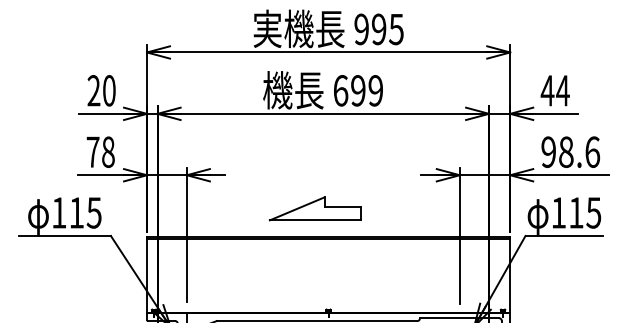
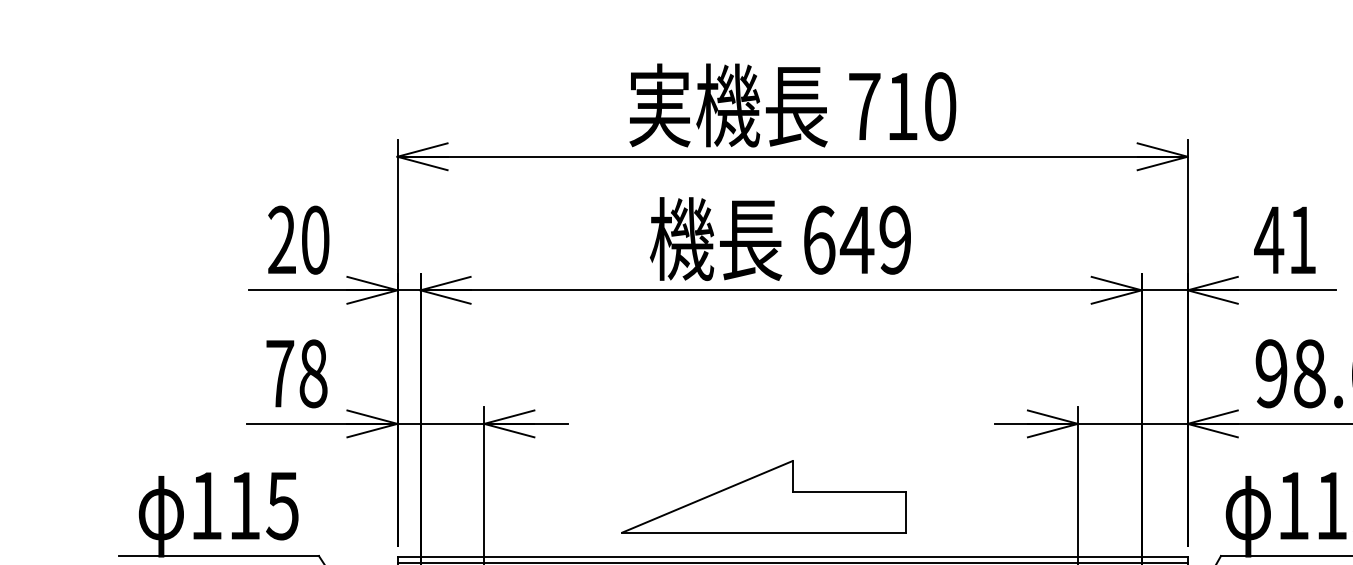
text: (378, 29) -> (901, 106), 995 -> 710
text: (358, 90) -> (857, 239), 699 -> 649
text: (562, 90) -> (1301, 239), 44 -> 41
part: (315, 208) -> (764, 496), size x1.43

